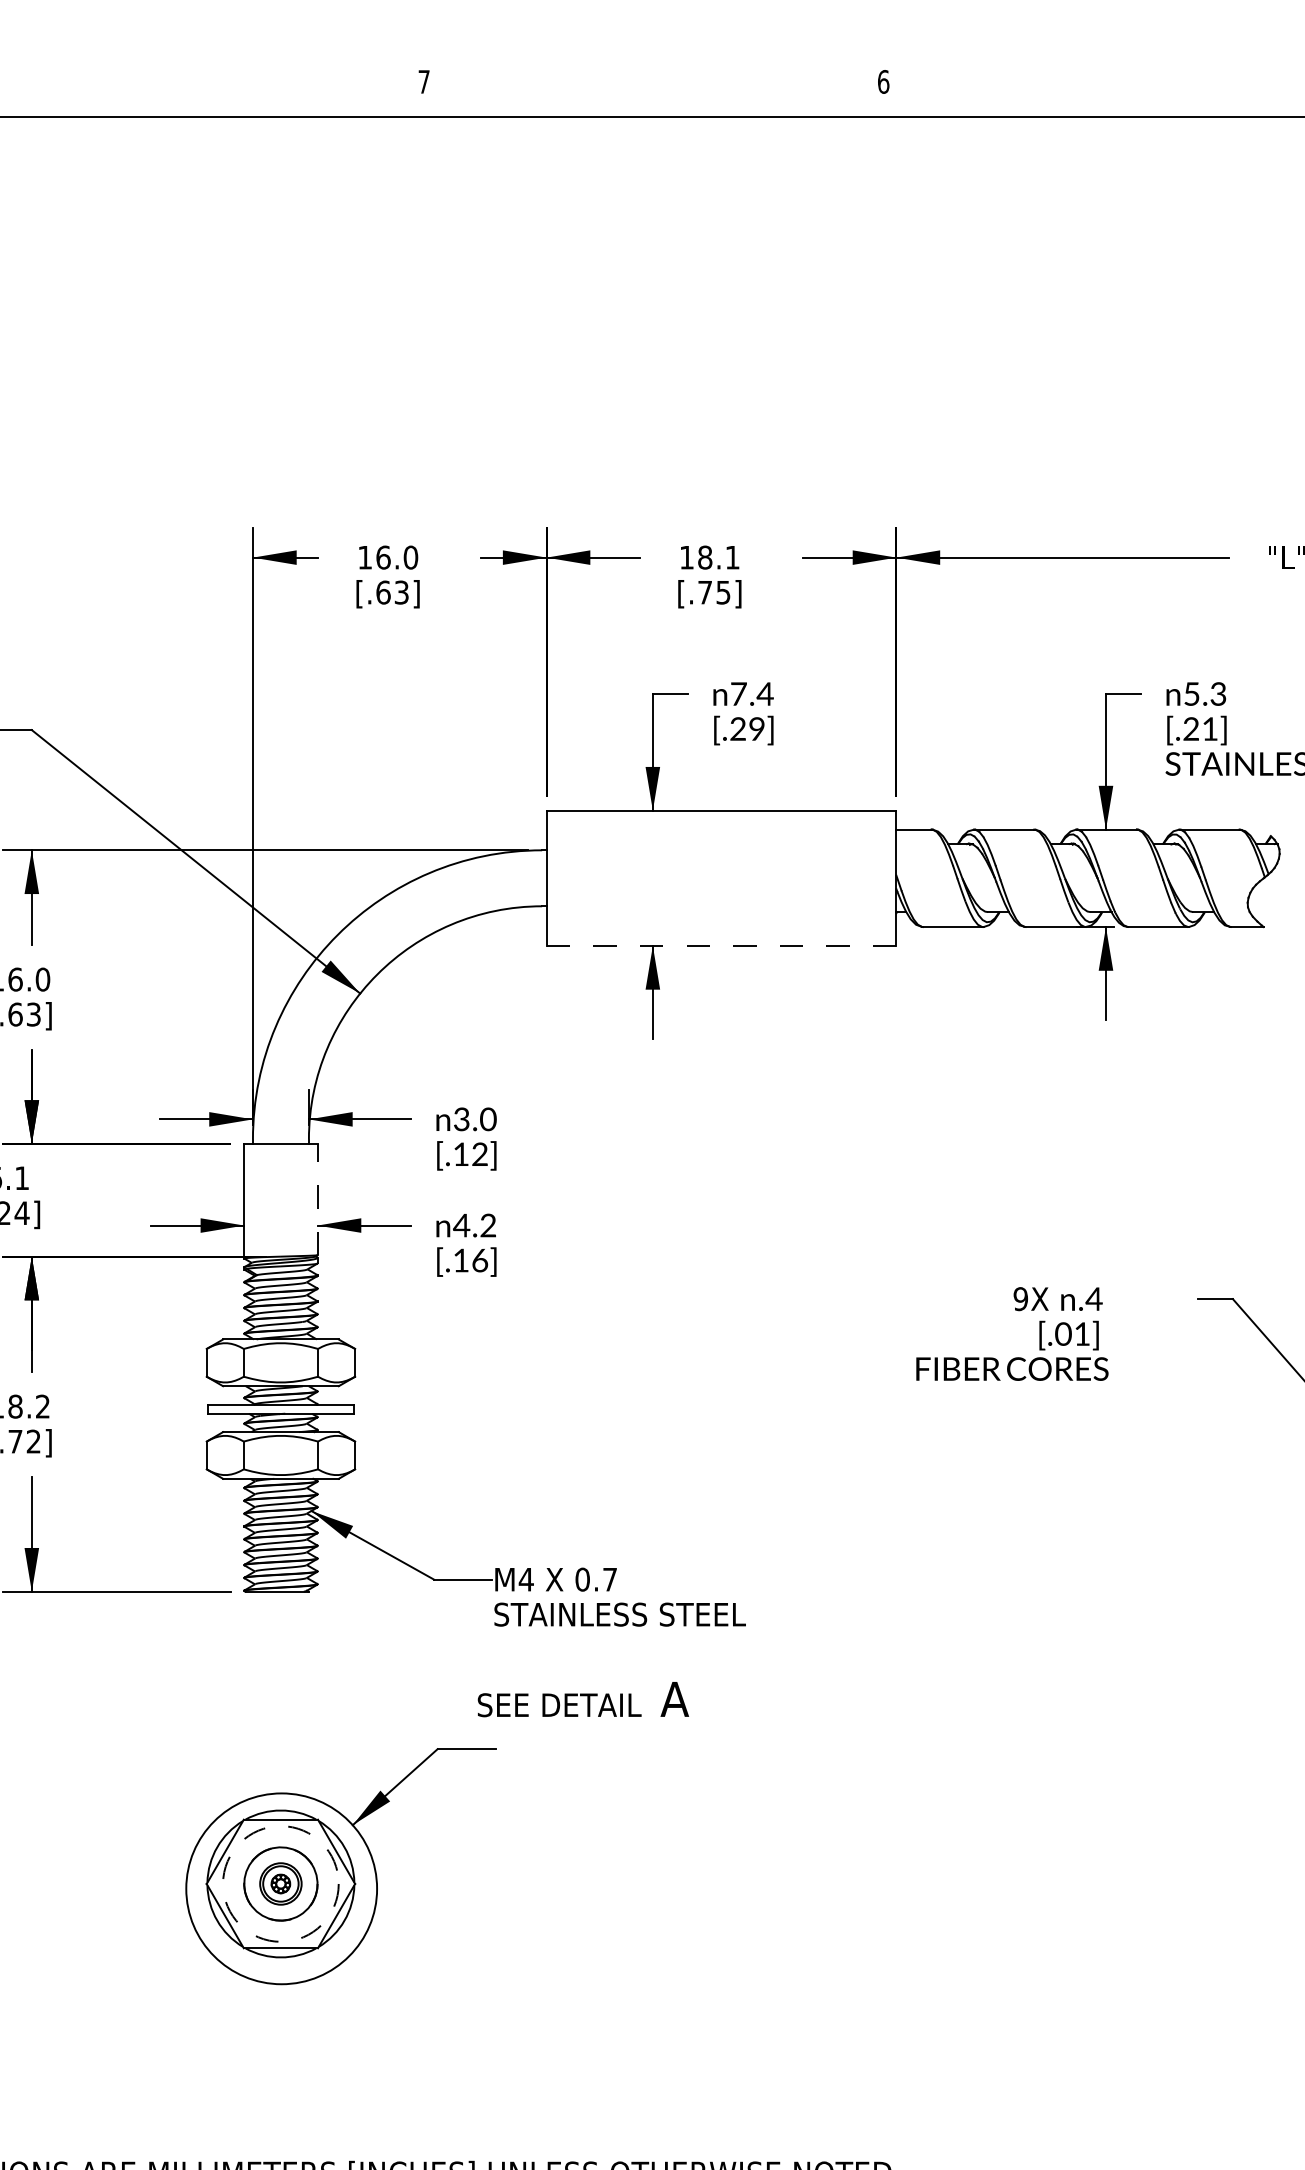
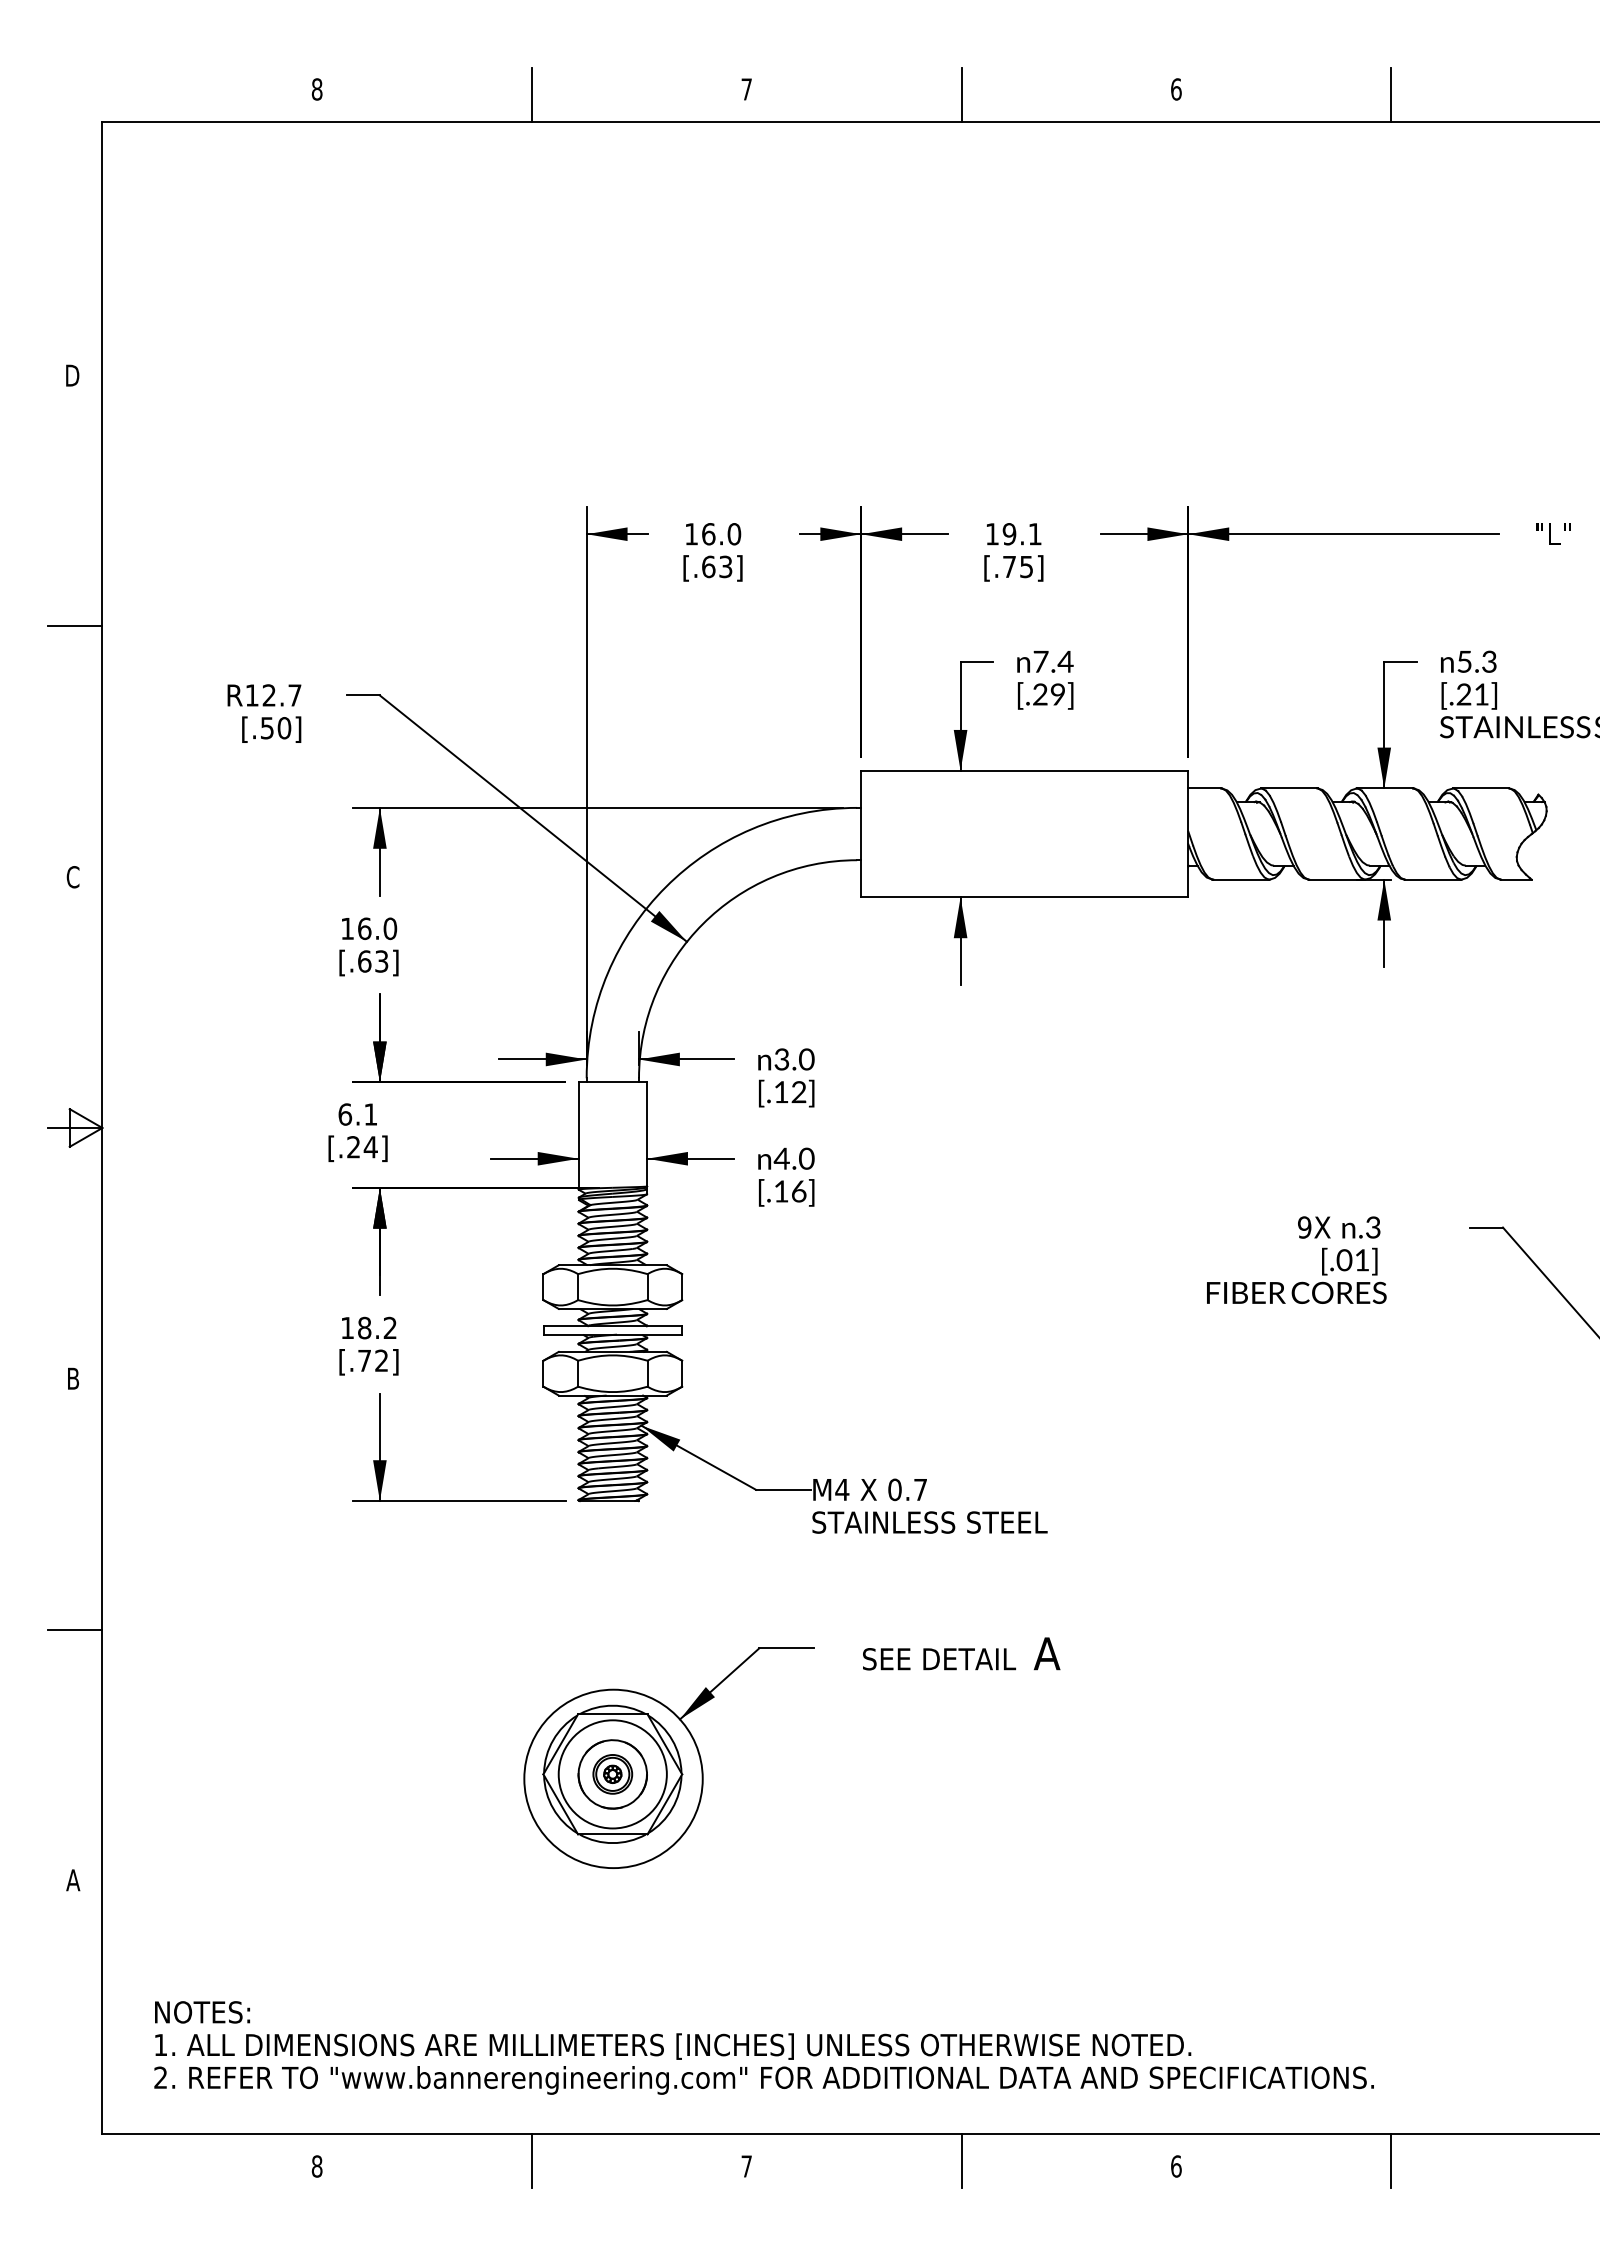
line: (195, 87) -> (532, 94), added
line: (653, 87) -> (961, 94), added
line: (1113, 87) -> (1391, 94), added
text: (705, 557) -> (1009, 534), 18.1 -> 19.1
line: (721, 946) -> (1024, 897), dashed -> solid
line: (318, 1198) -> (647, 1133), dashed -> solid
text: (488, 1225) -> (806, 1158), 4.2 -> 4.0
text: (1094, 1299) -> (1373, 1227), .4 -> .3
text: (583, 1699) -> (961, 1653), moved
circle: (280, 1884) -> (612, 1774), dashed -> solid

